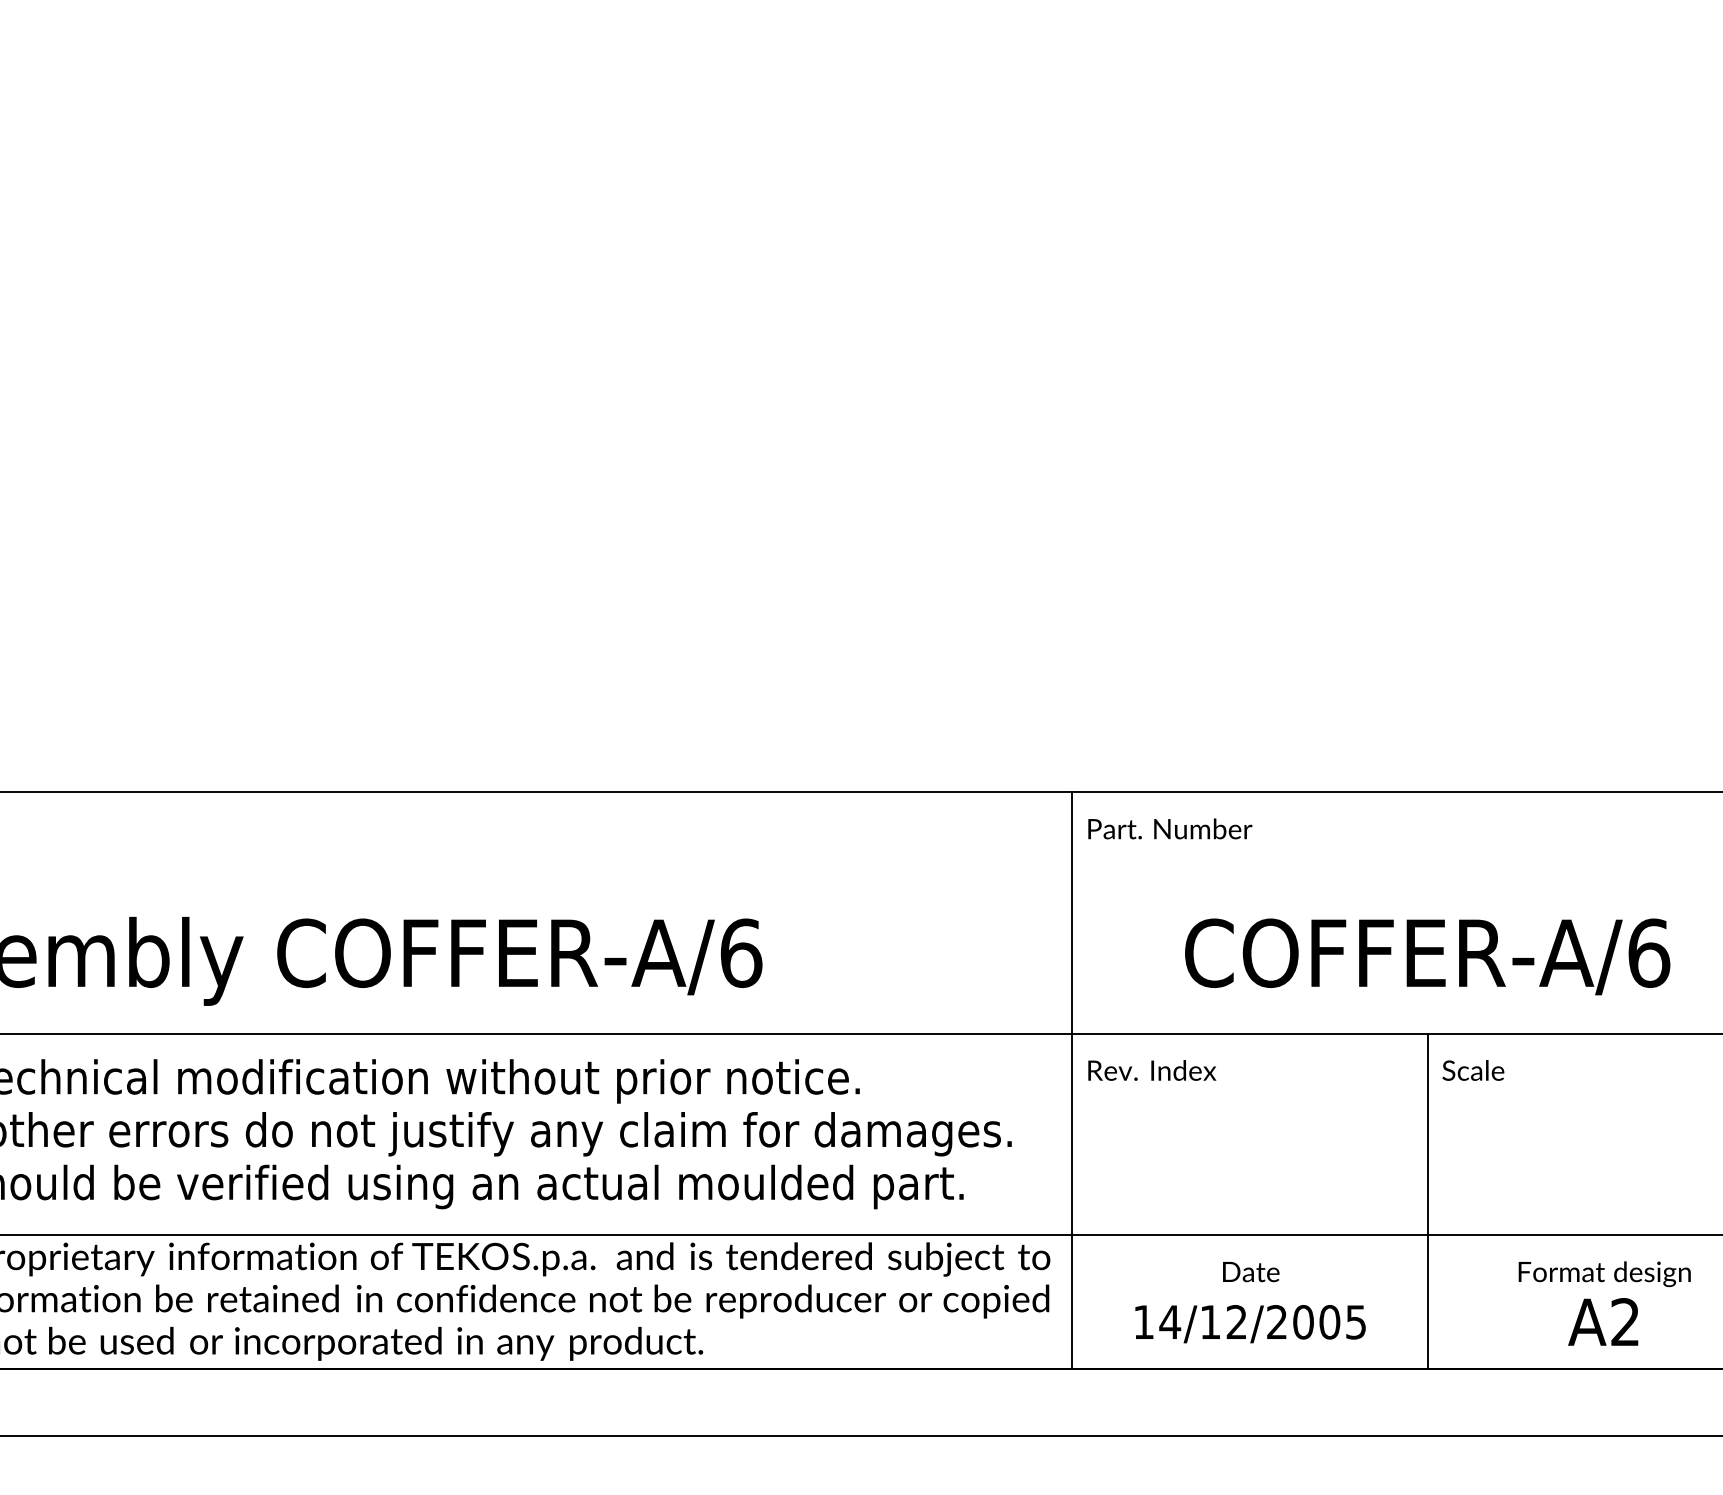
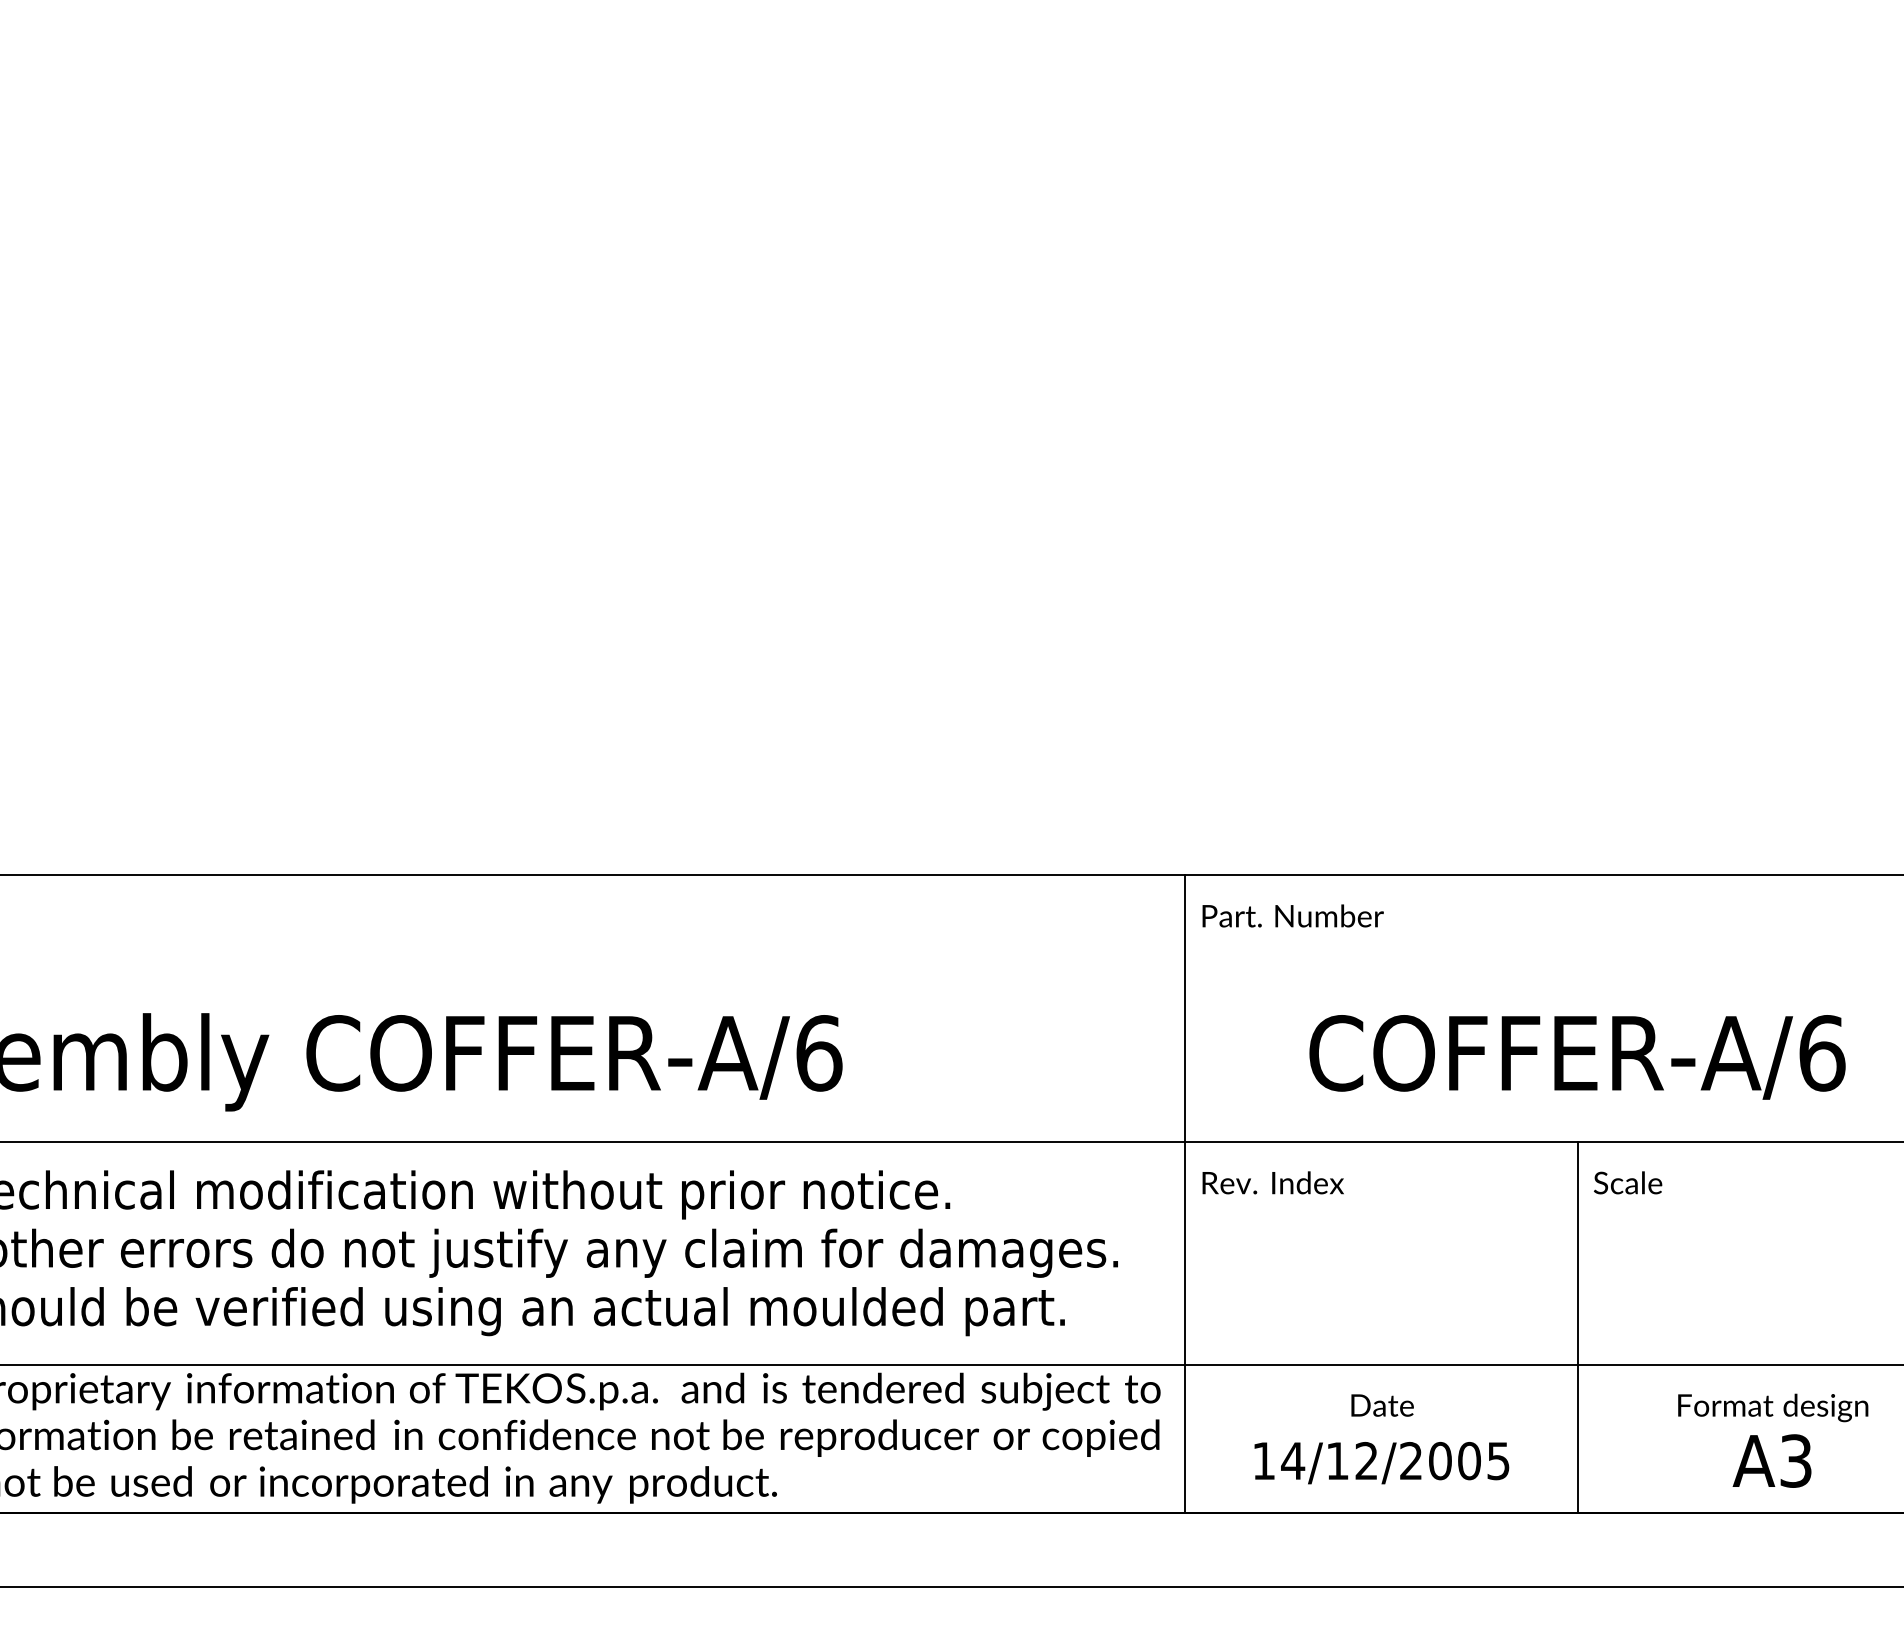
text: (1625, 1322) -> (1796, 1461), A2 -> A3

